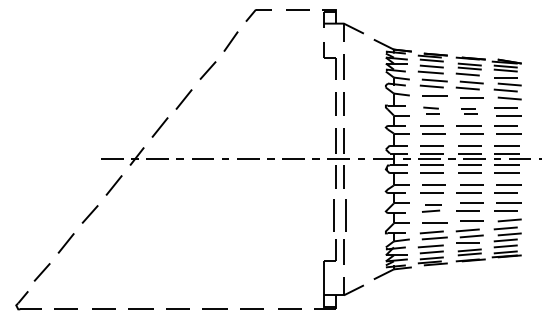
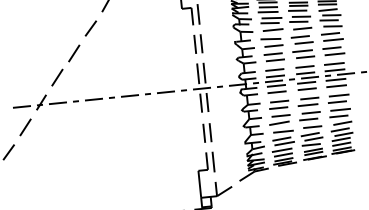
part: (431, 110) -> (271, 42), size x1.67
part: (469, 111) -> (302, 39), size x1.67
part: (431, 208) -> (279, 120), size x1.43
part: (339, 214) -> (207, 132), size x0.71

